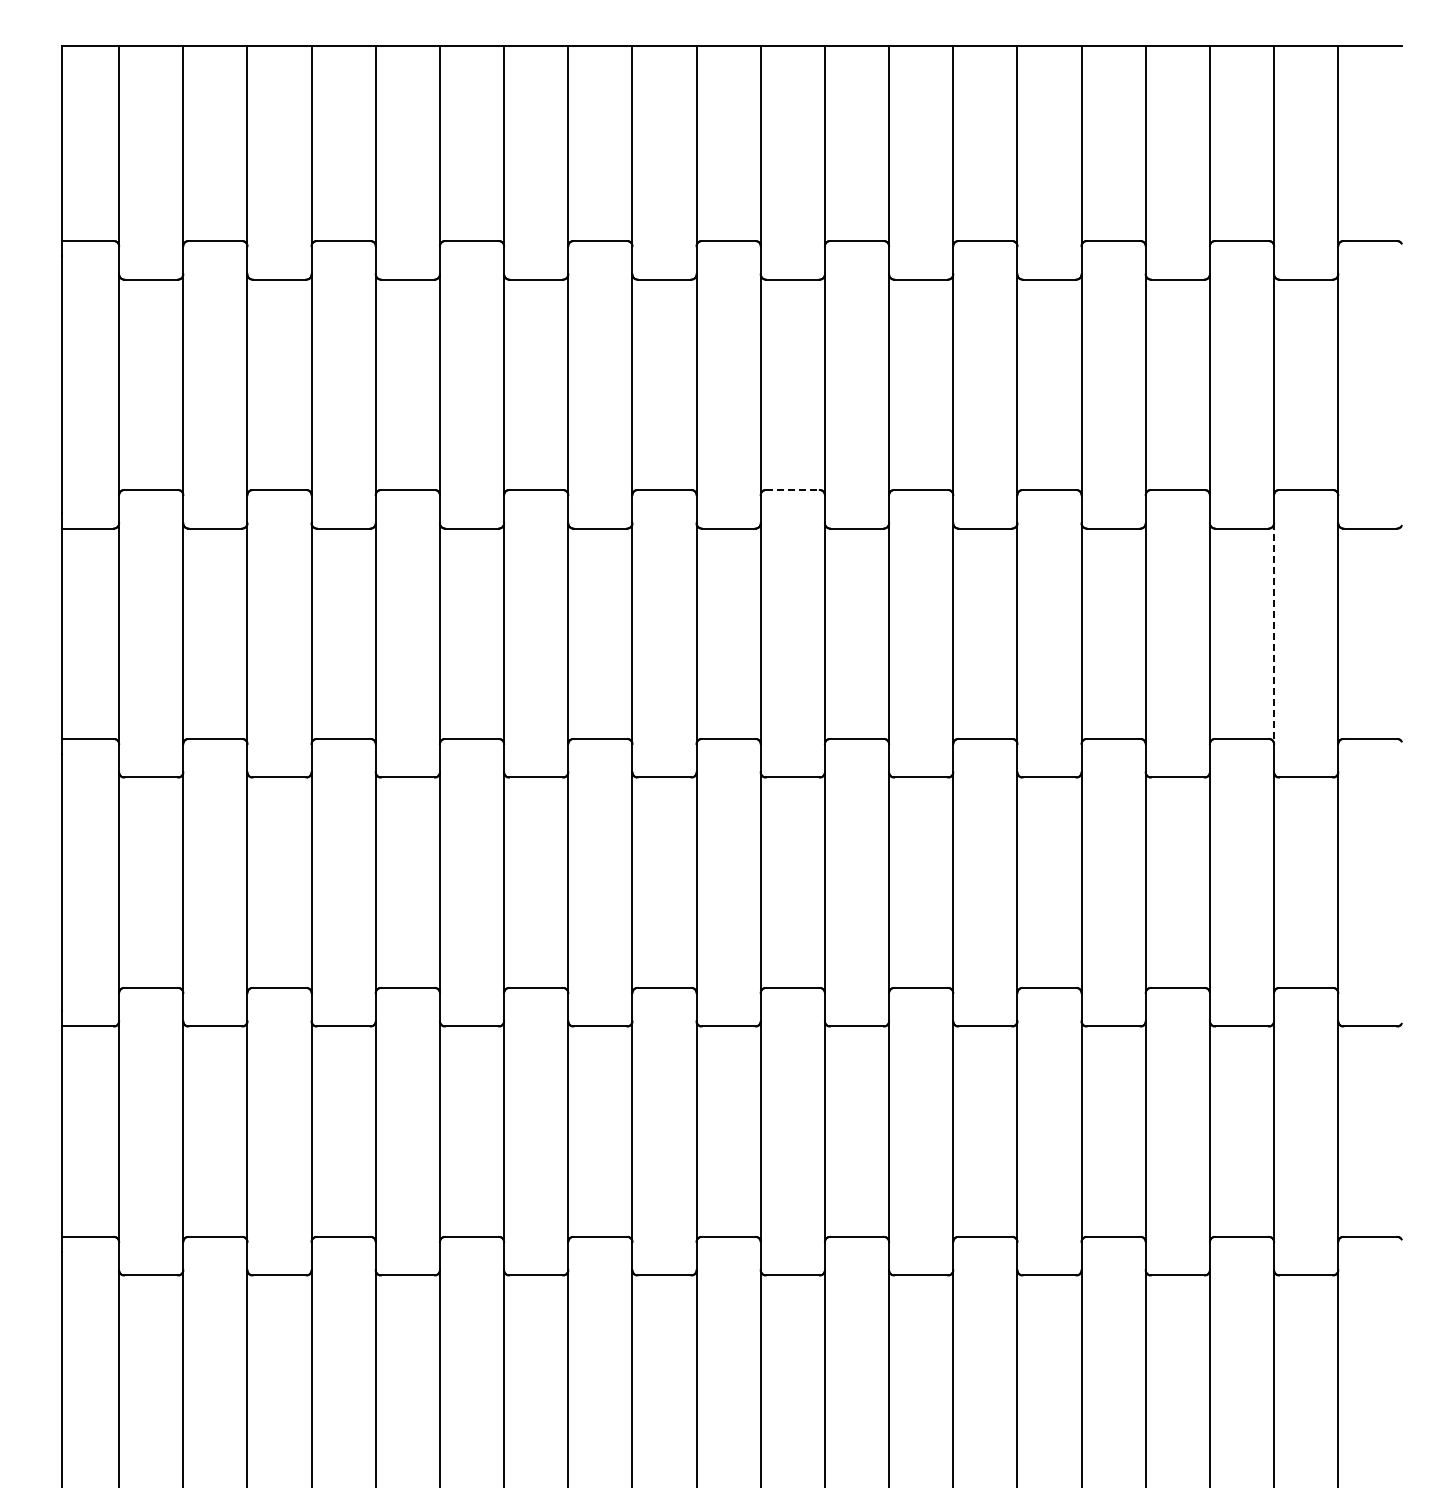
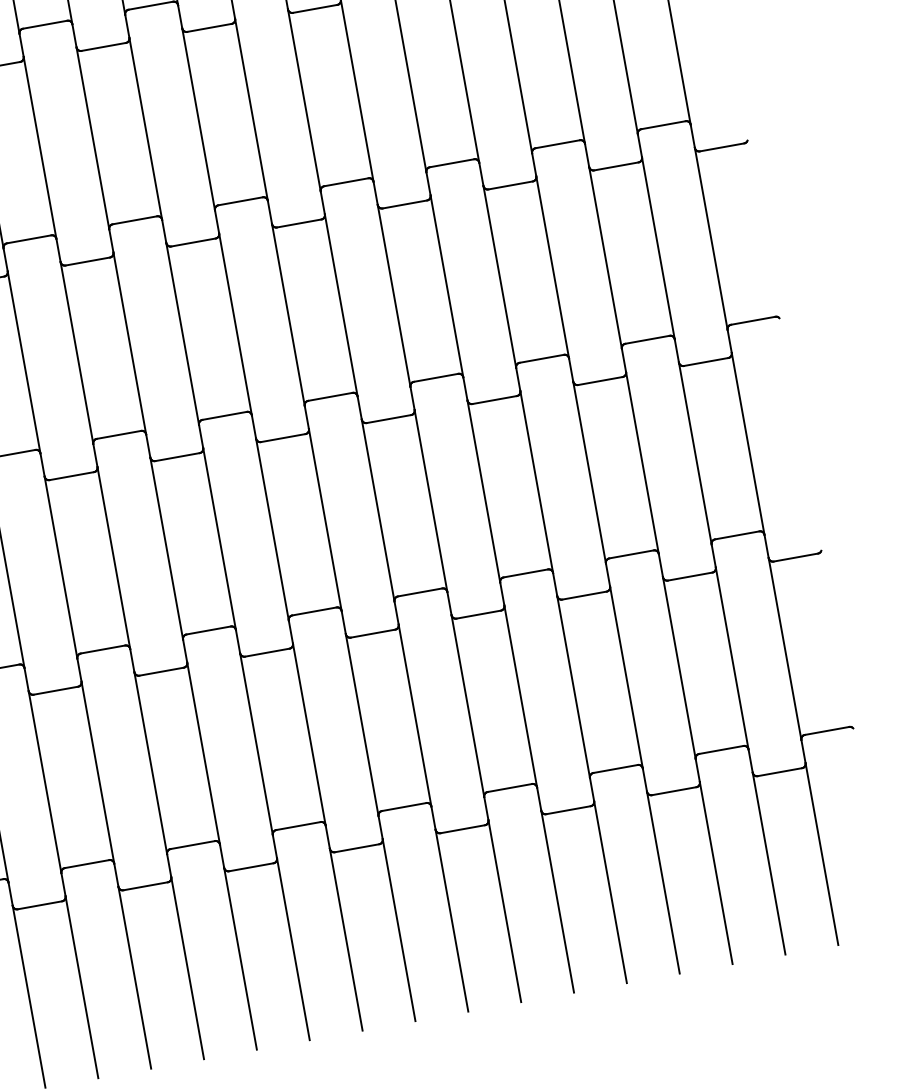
line: (792, 490) -> (240, 201), dashed -> solid
line: (1274, 634) -> (658, 248), dashed -> solid

